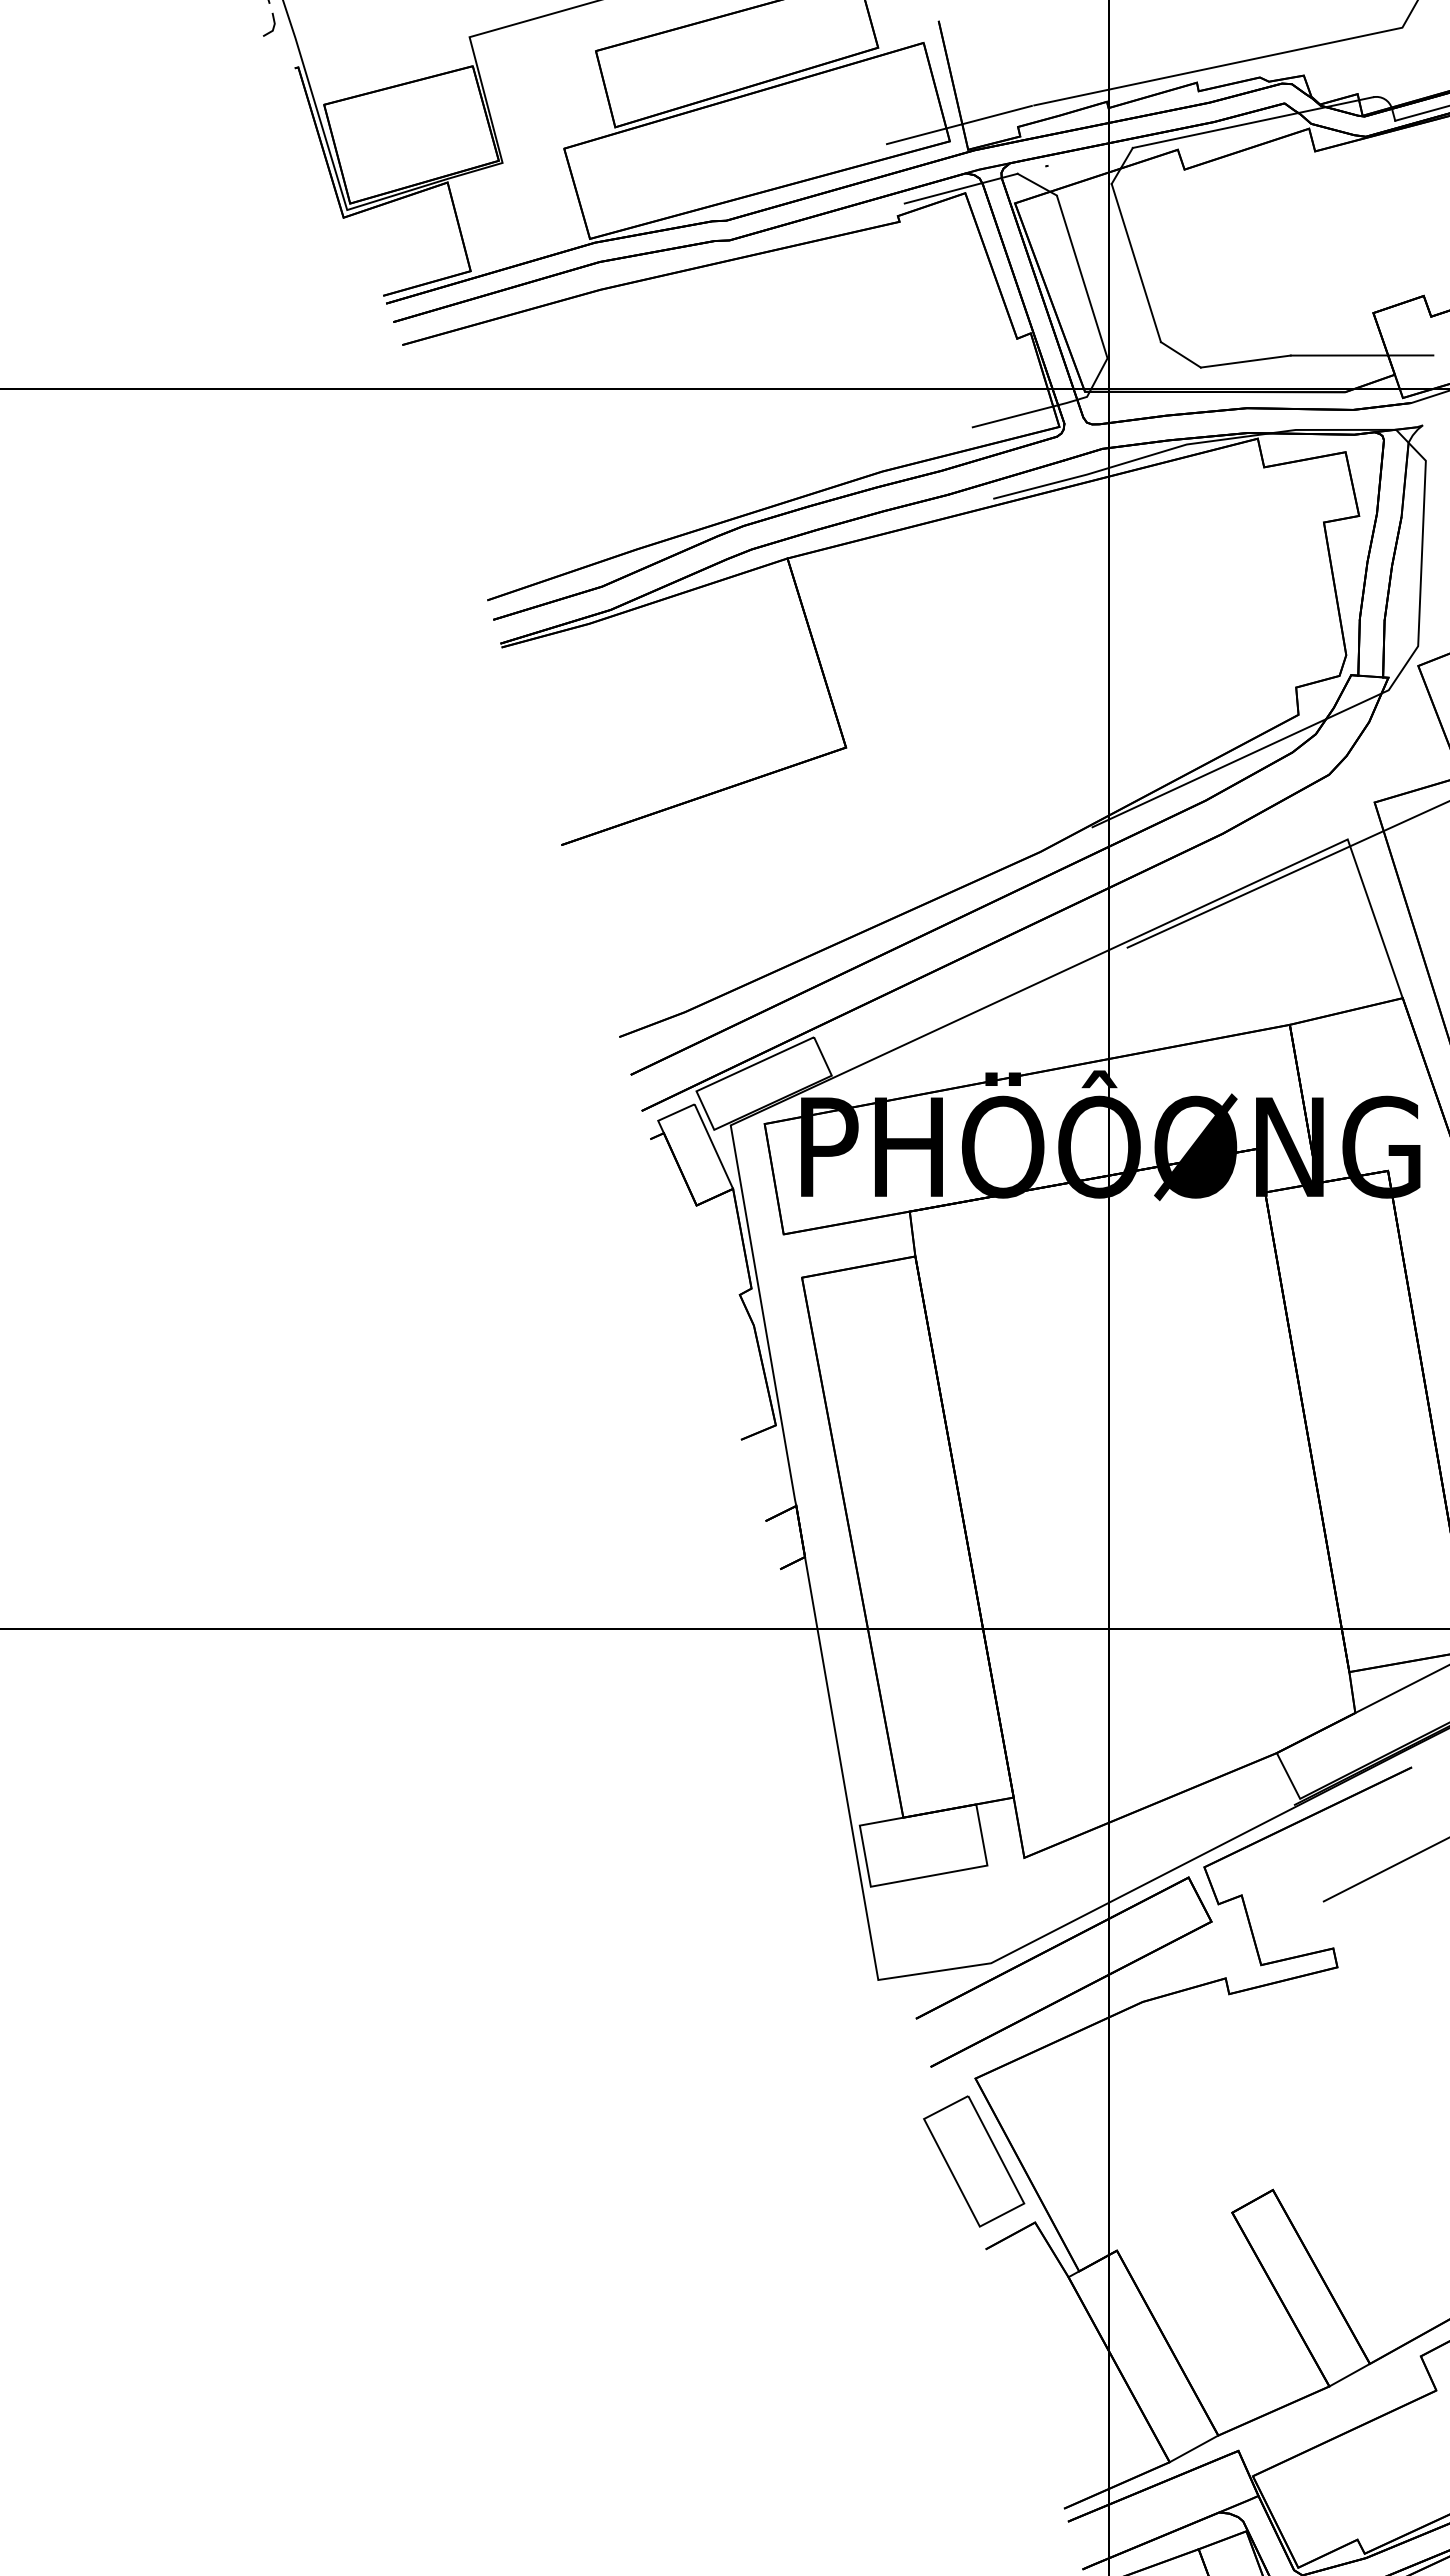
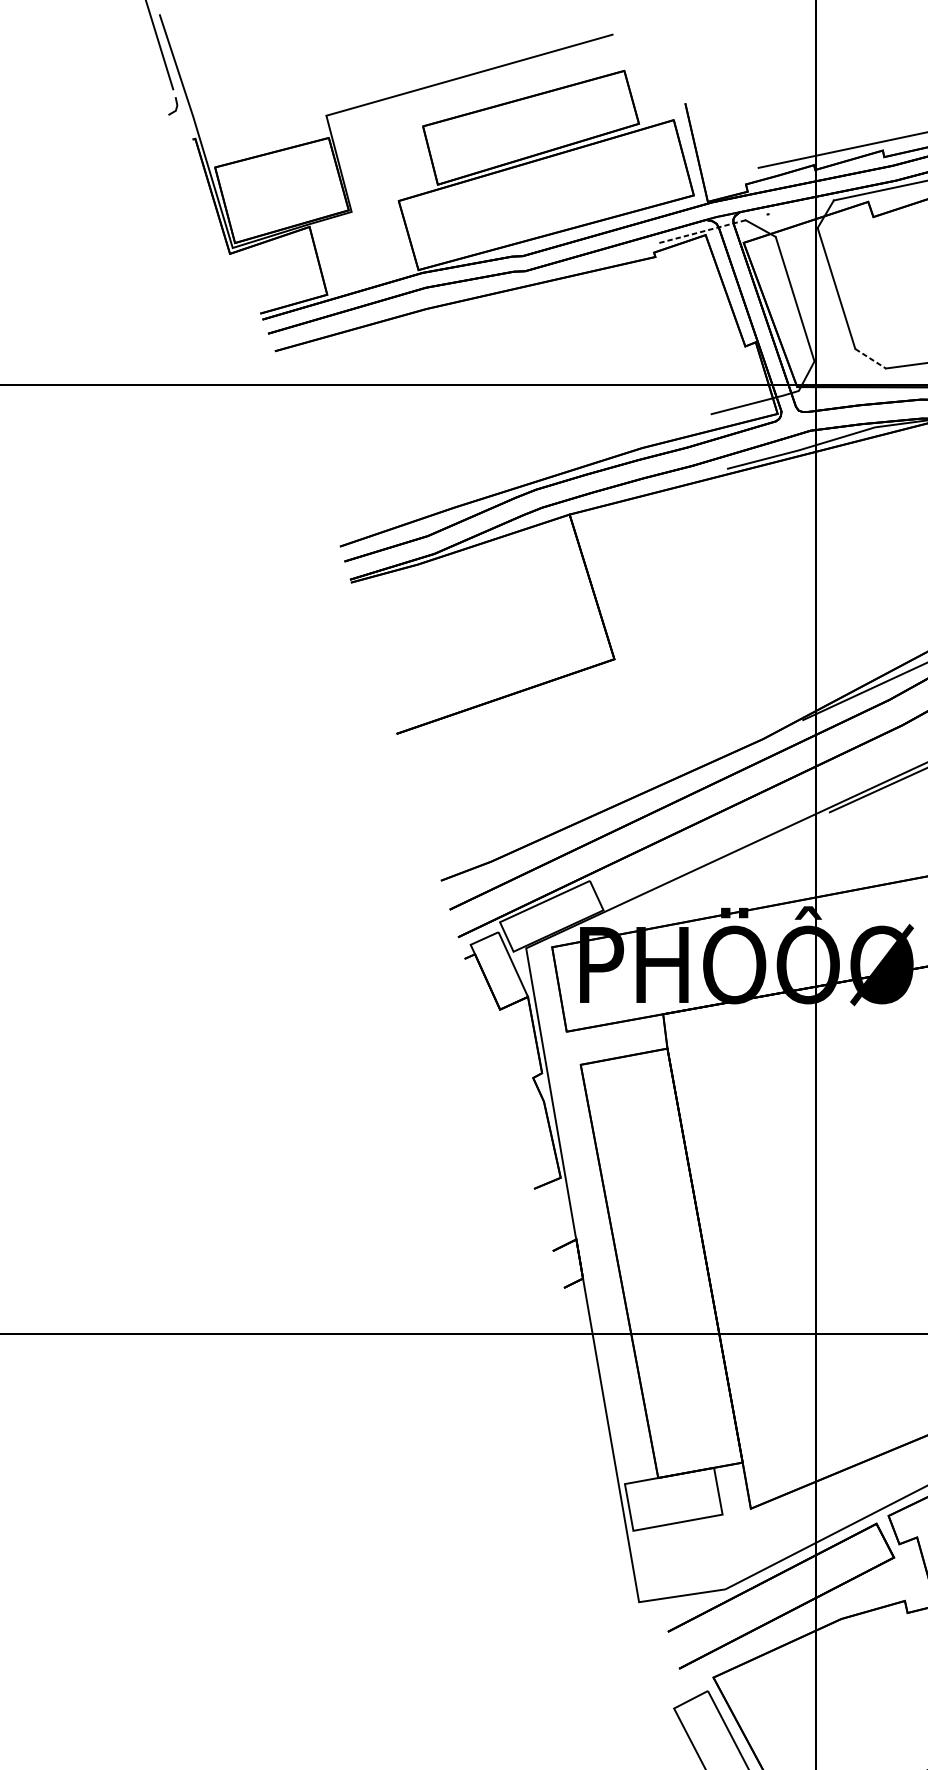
line: (958, 124) -> (700, 182), removed
line: (961, 188) -> (702, 231), solid -> dashed
line: (1180, 354) -> (870, 358), solid -> dashed

